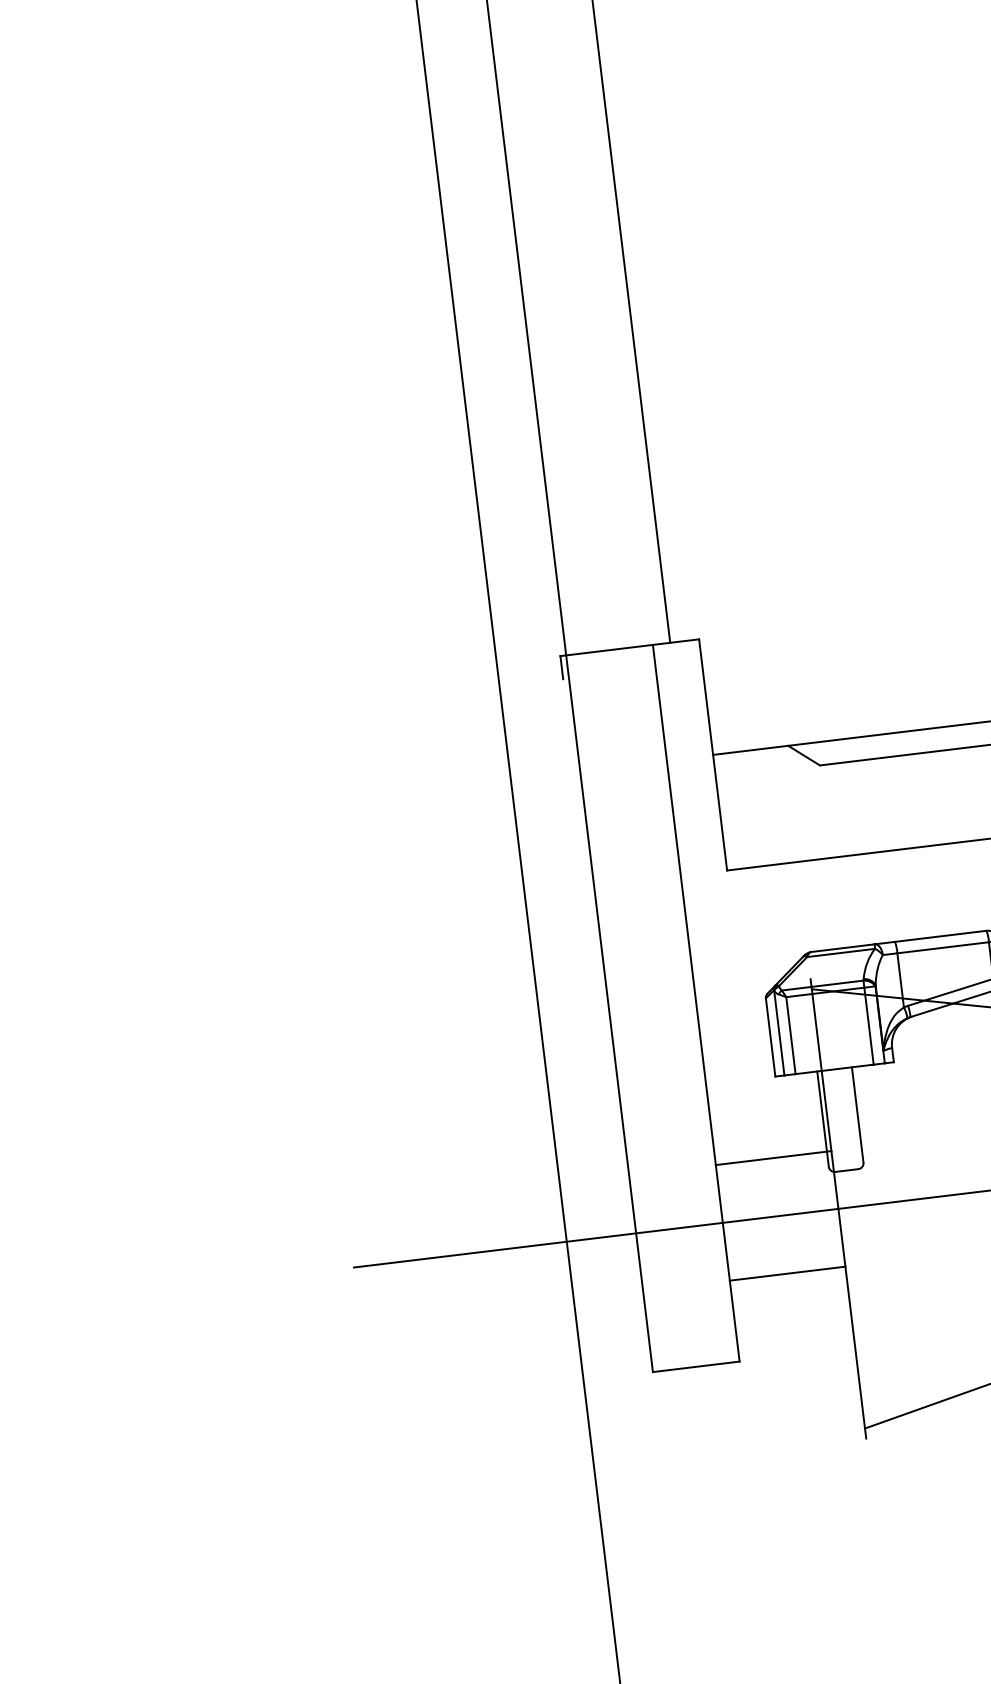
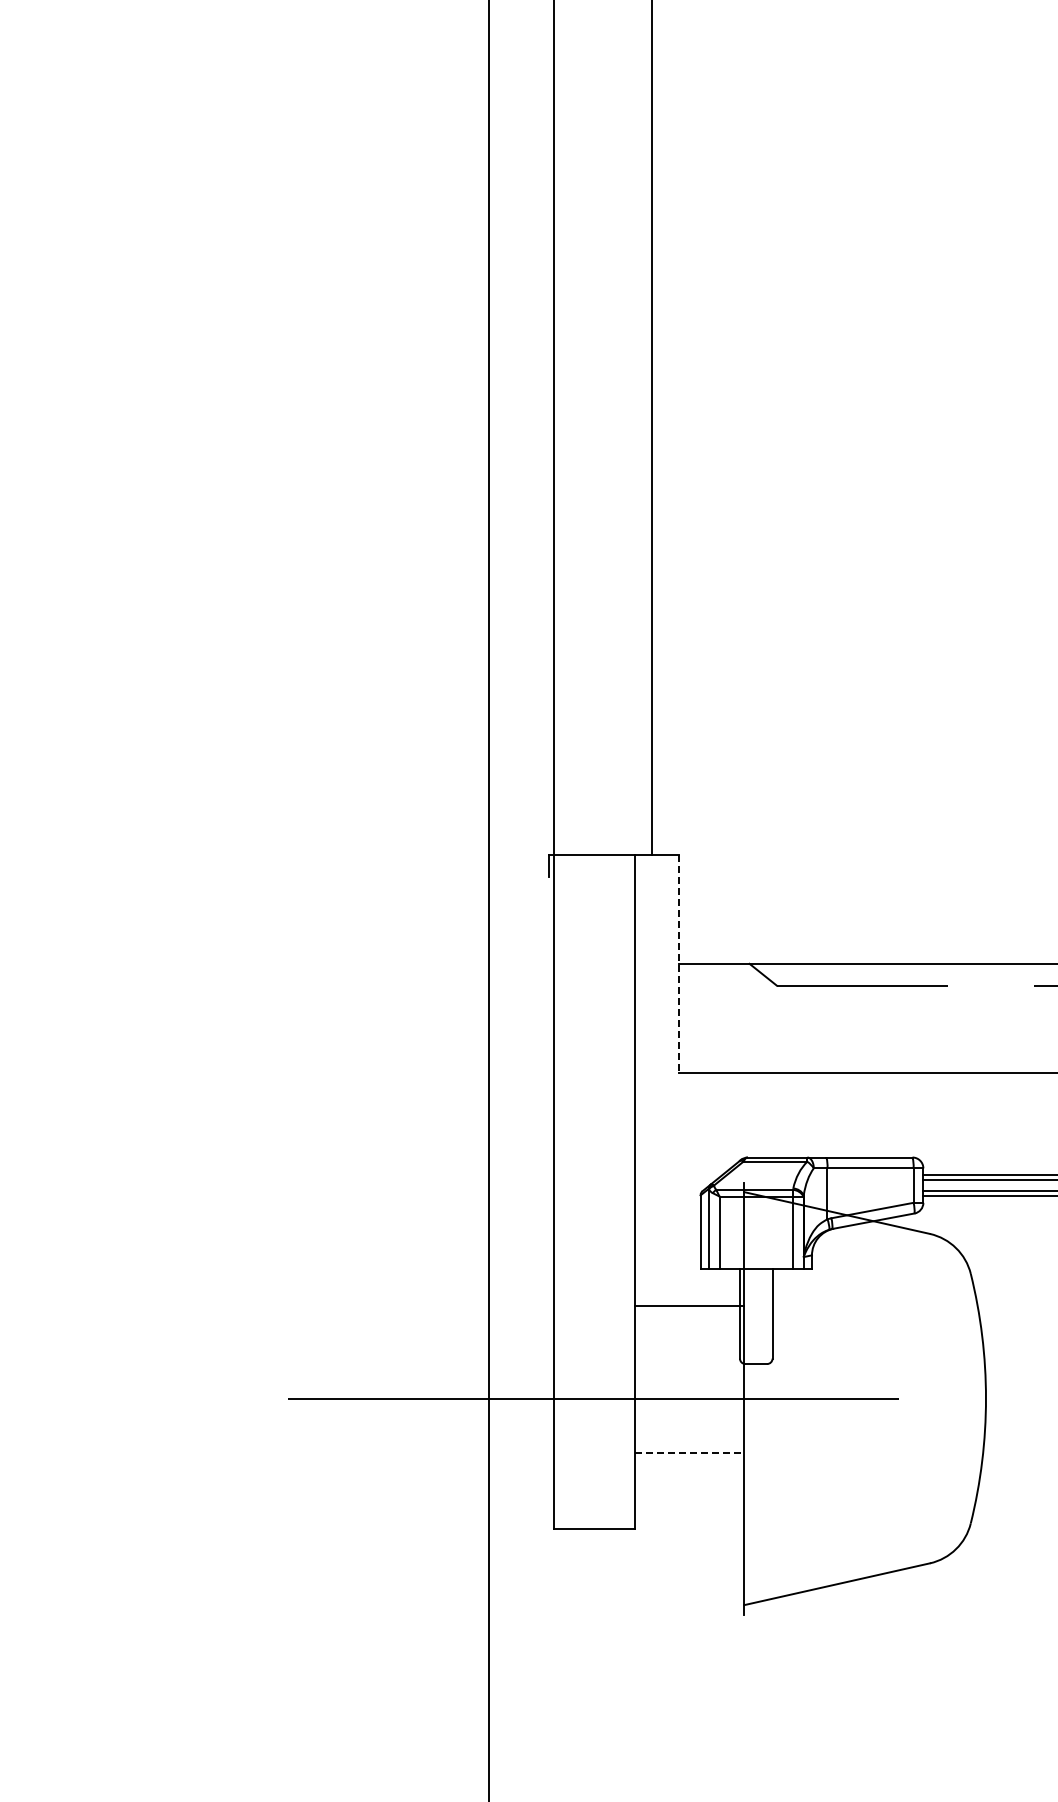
line: (712, 754) -> (678, 963), solid -> dashed
line: (773, 1158) -> (689, 1306), moved
line: (788, 1273) -> (690, 1452), solid -> dashed

